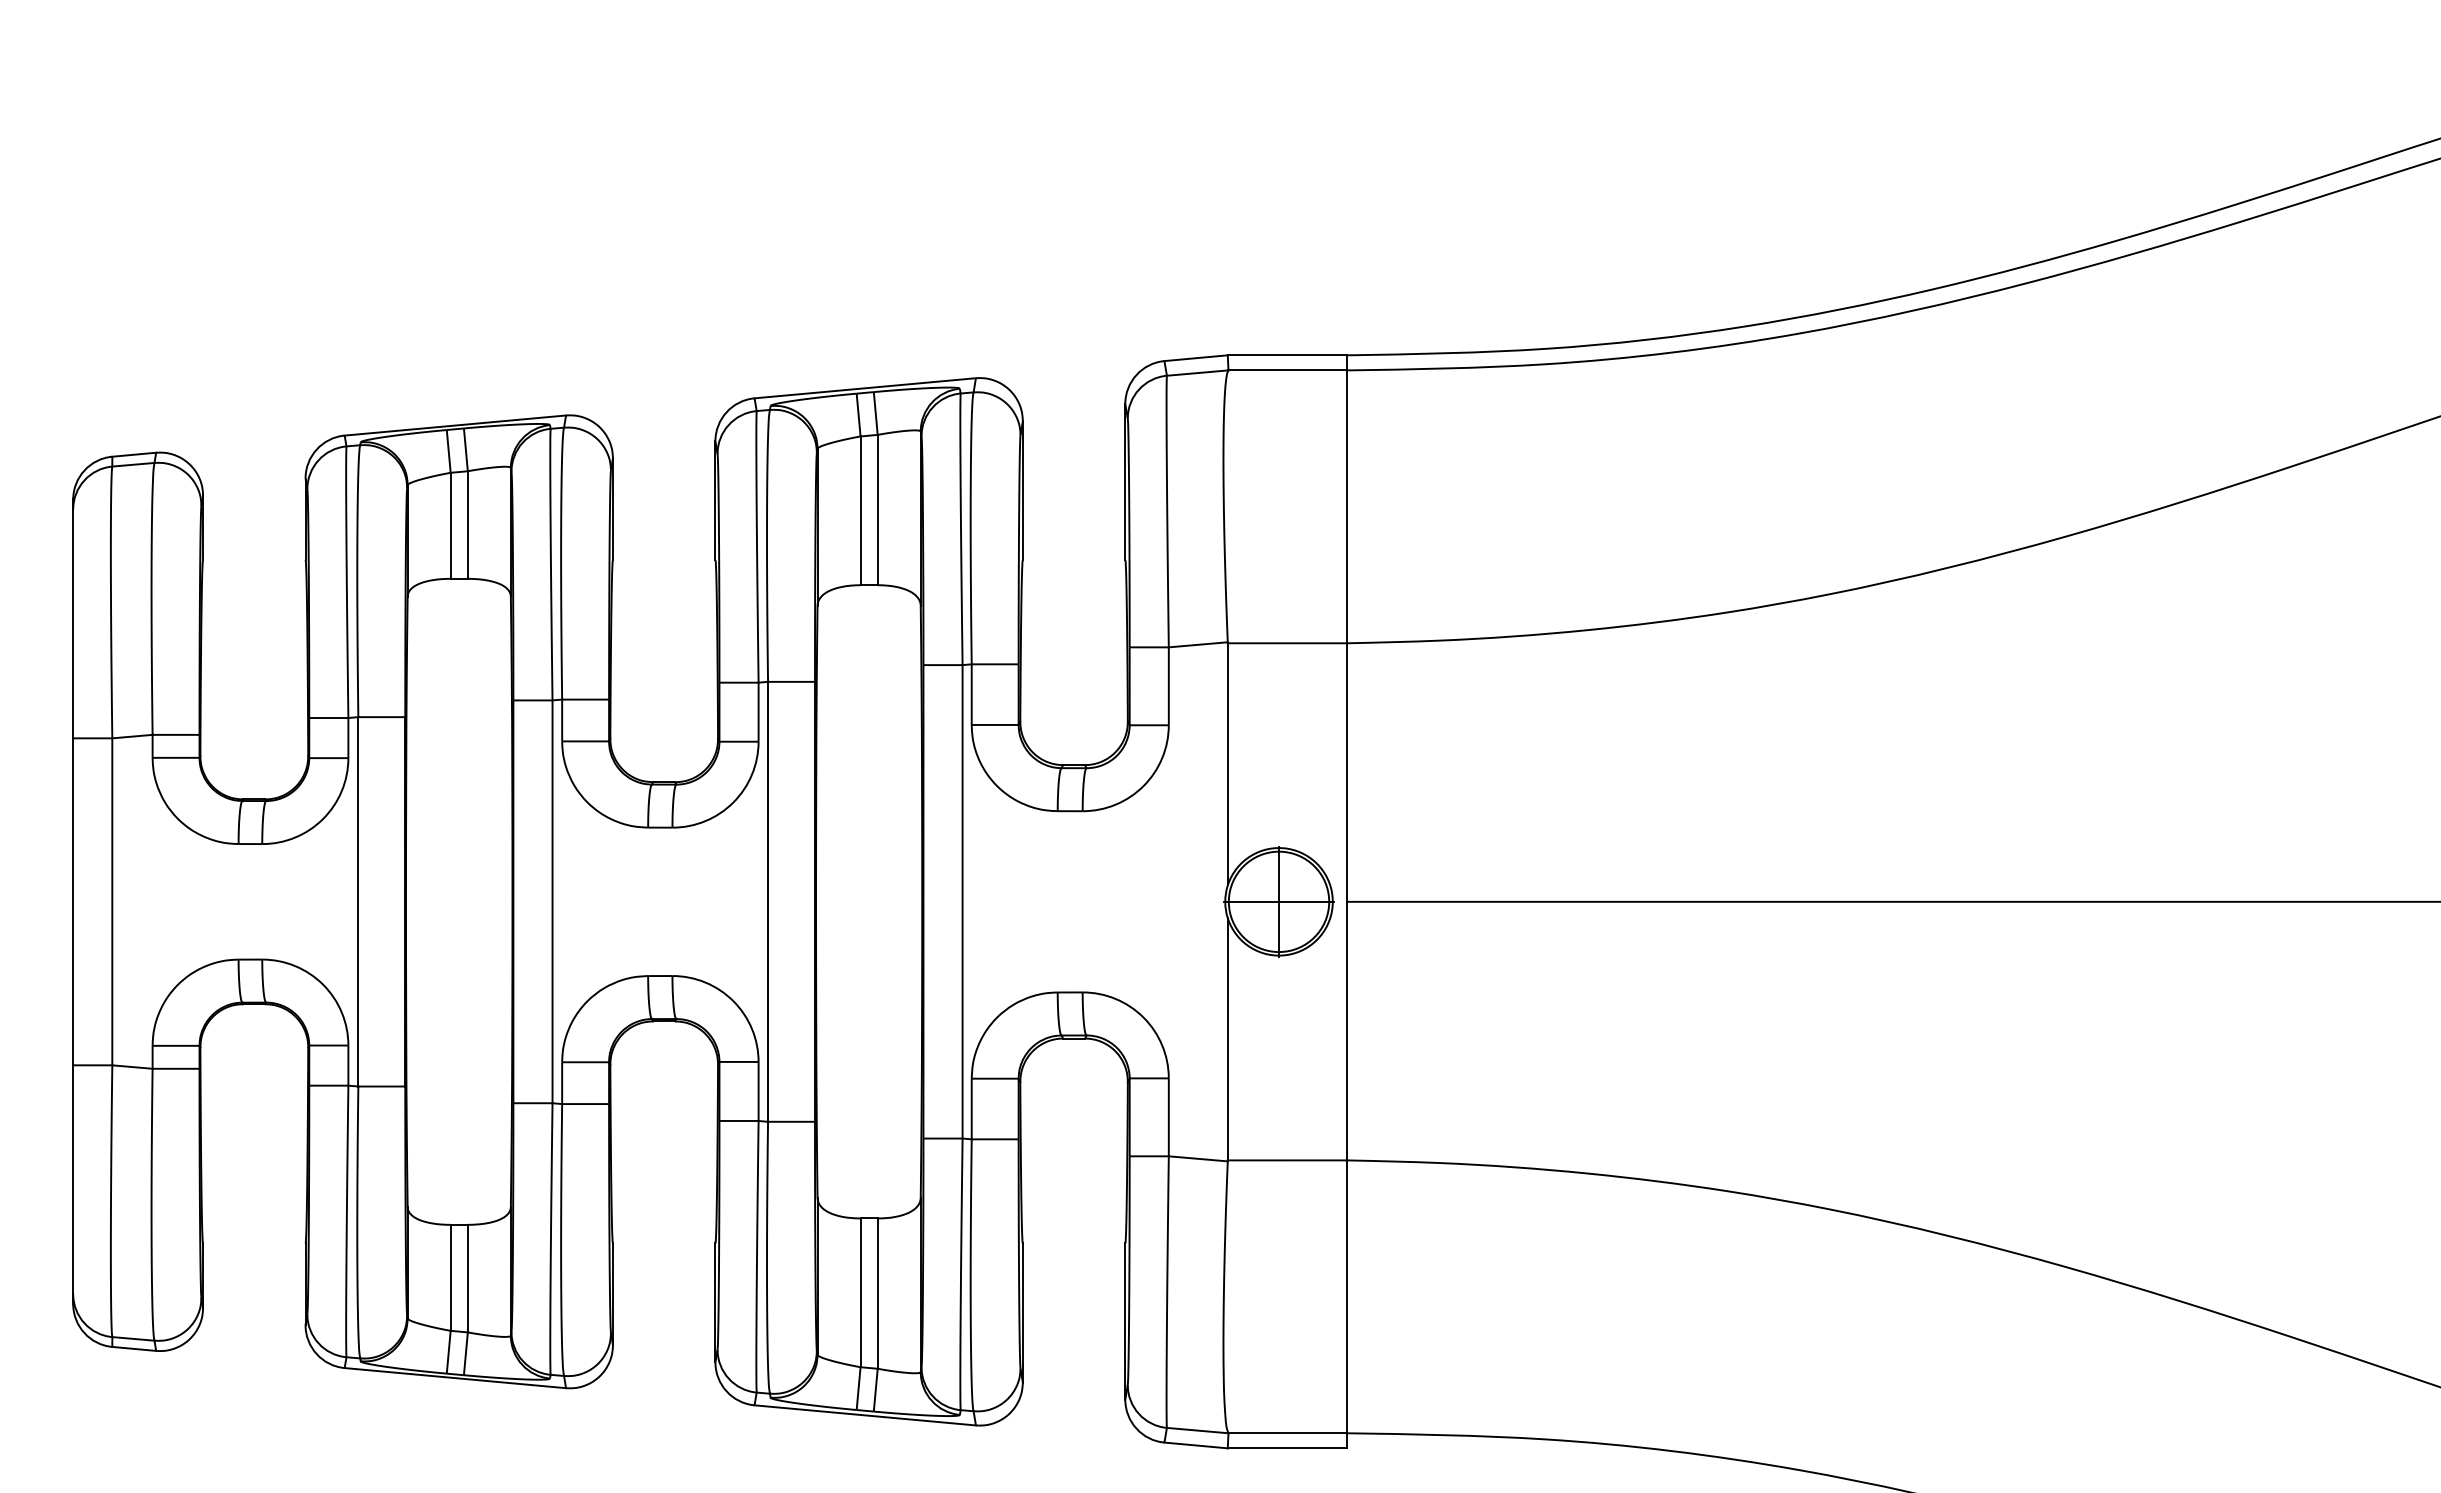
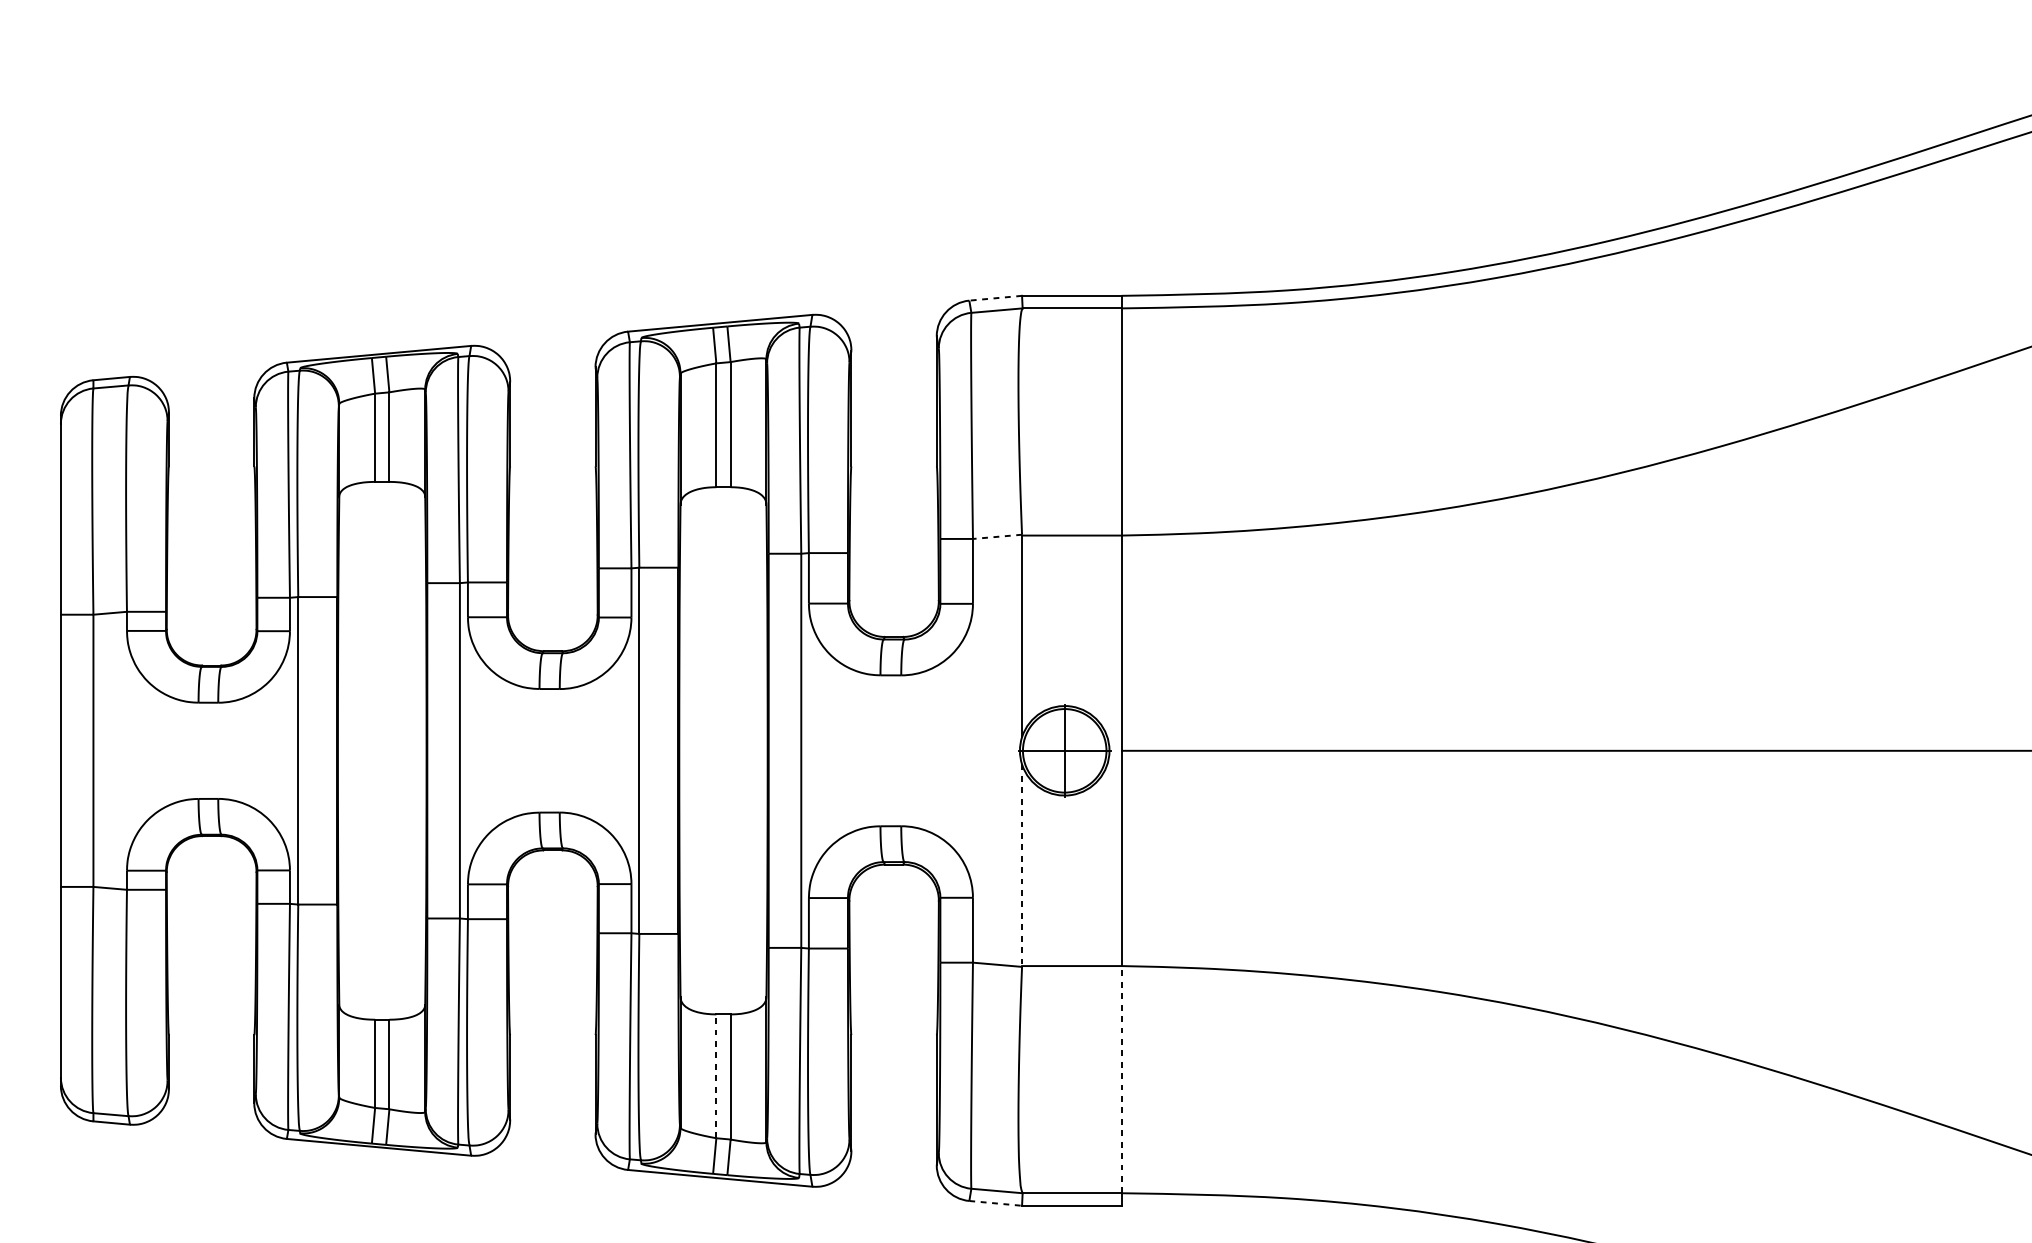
line: (1196, 358) -> (996, 298), solid -> dashed
line: (1198, 644) -> (997, 536), solid -> dashed
line: (1227, 1039) -> (1021, 865), solid -> dashed
line: (860, 1292) -> (716, 1076), solid -> dashed
line: (1347, 1296) -> (1121, 1079), solid -> dashed
line: (1196, 1445) -> (996, 1203), solid -> dashed

